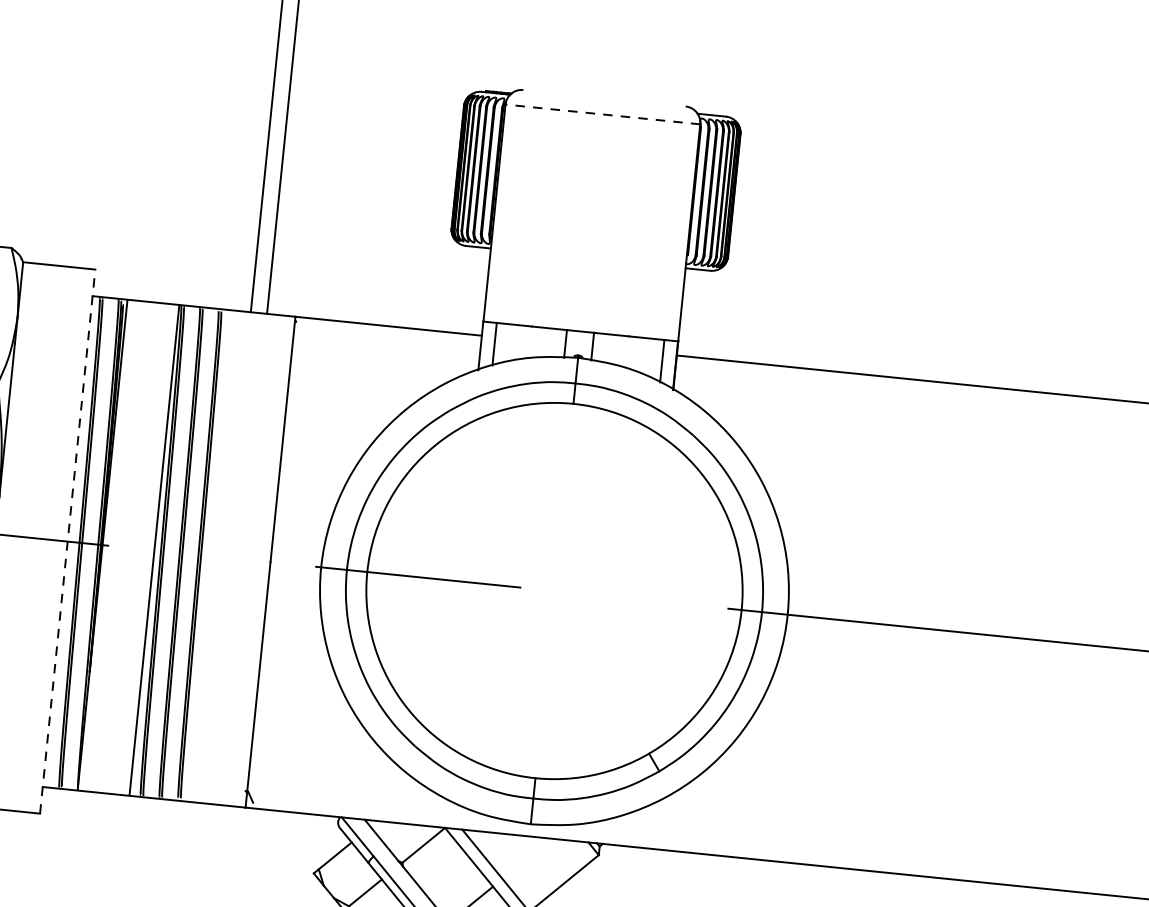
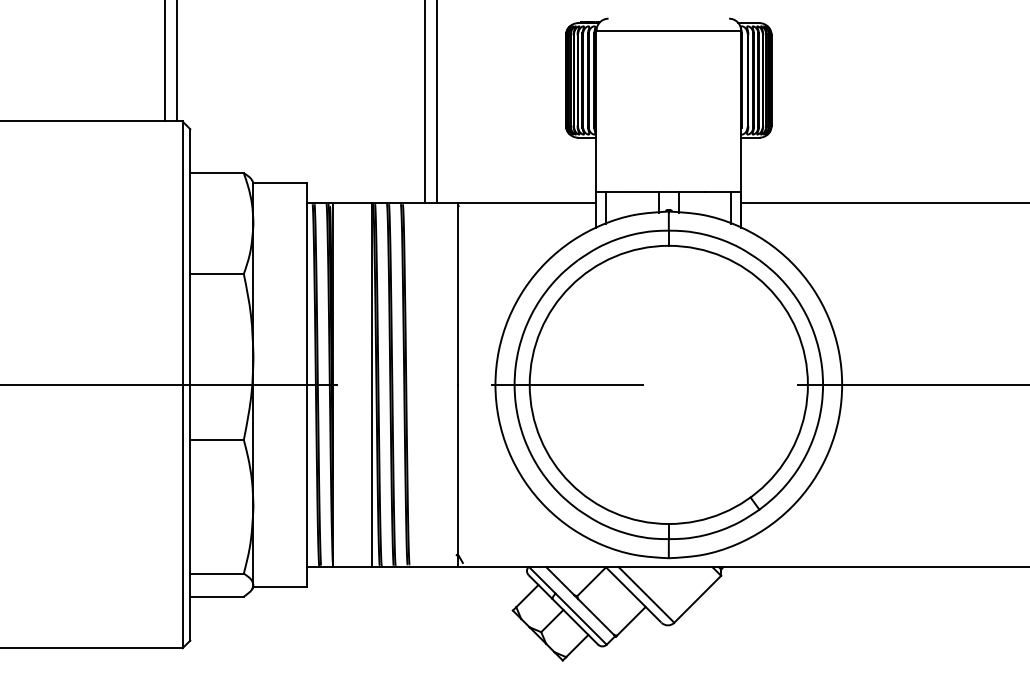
line: (602, 114) -> (668, 30), dashed -> solid
line: (68, 541) -> (307, 384), dashed -> solid

